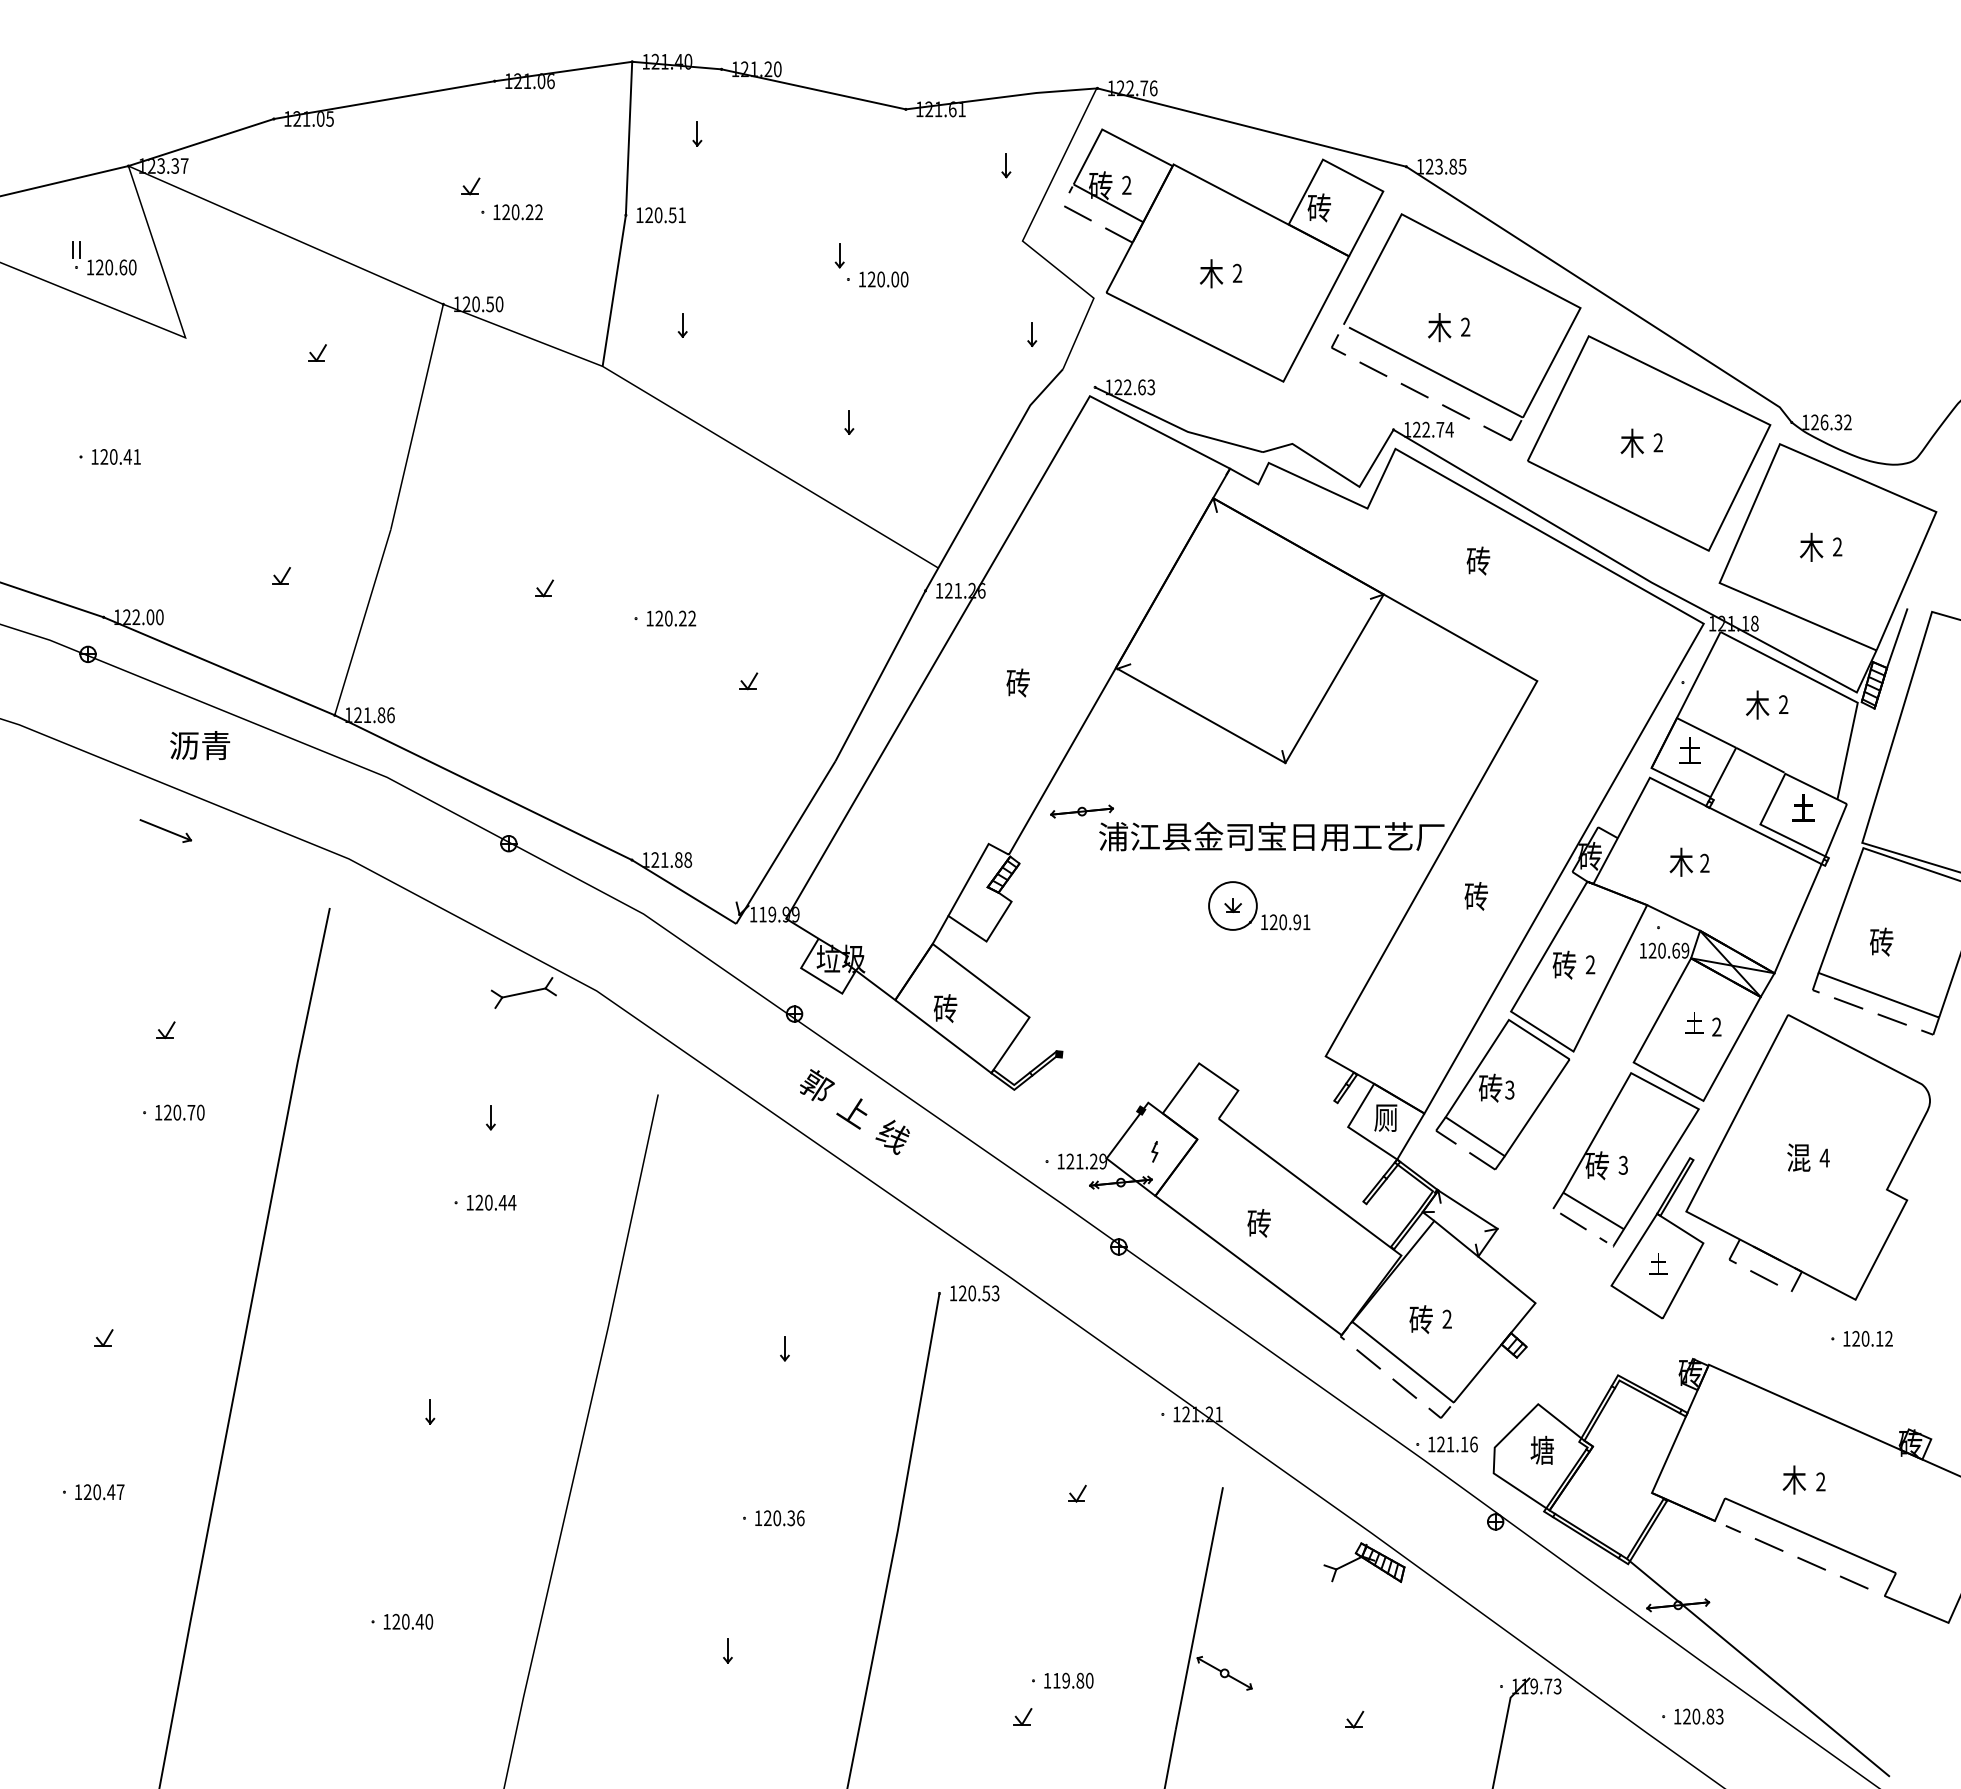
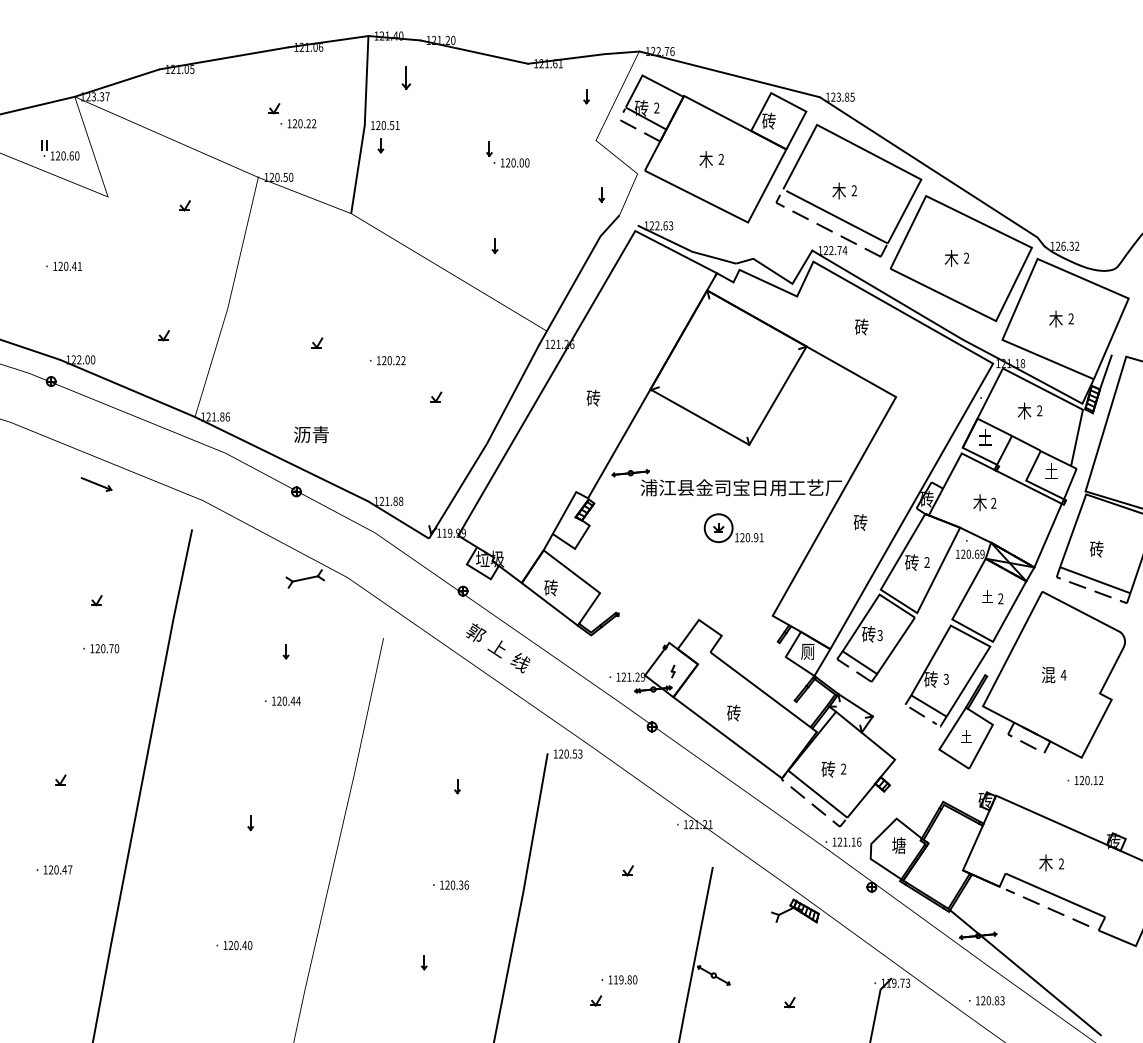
part: (697, 134) -> (406, 78), size x1.6
part: (682, 325) -> (380, 145), moved
text: (200, 745) -> (311, 434), moved

